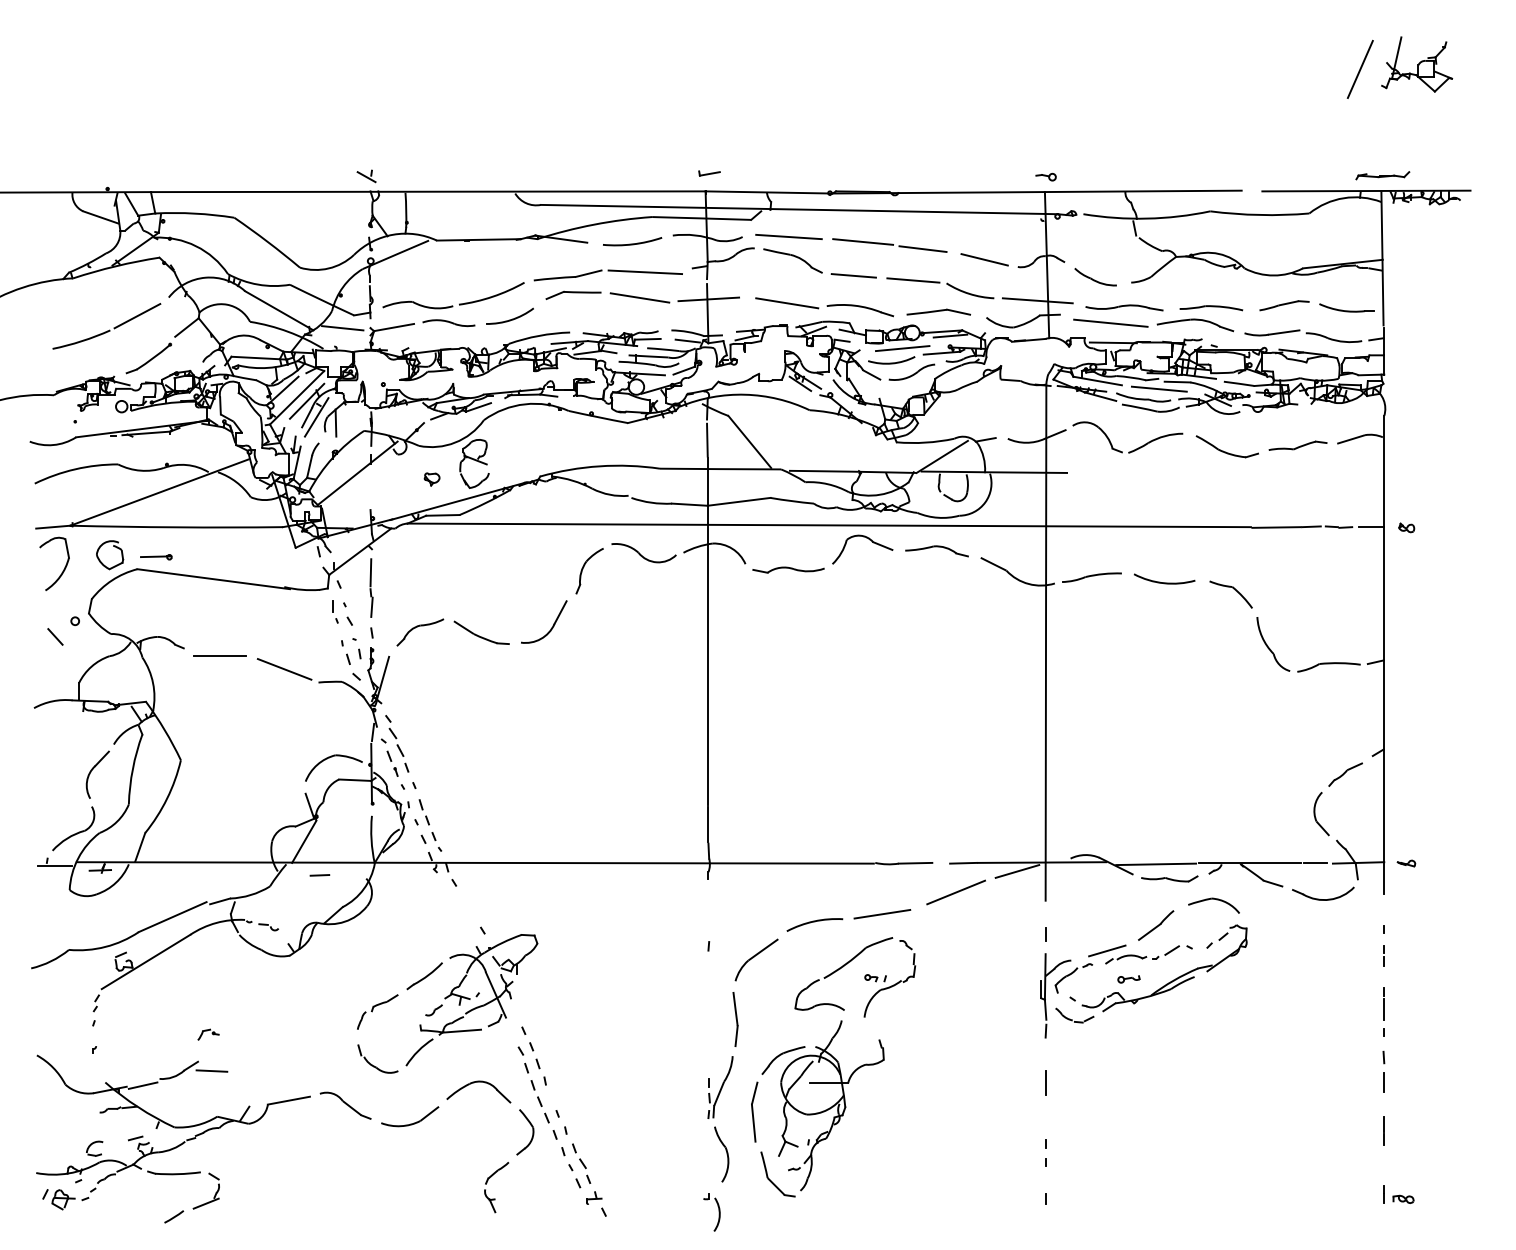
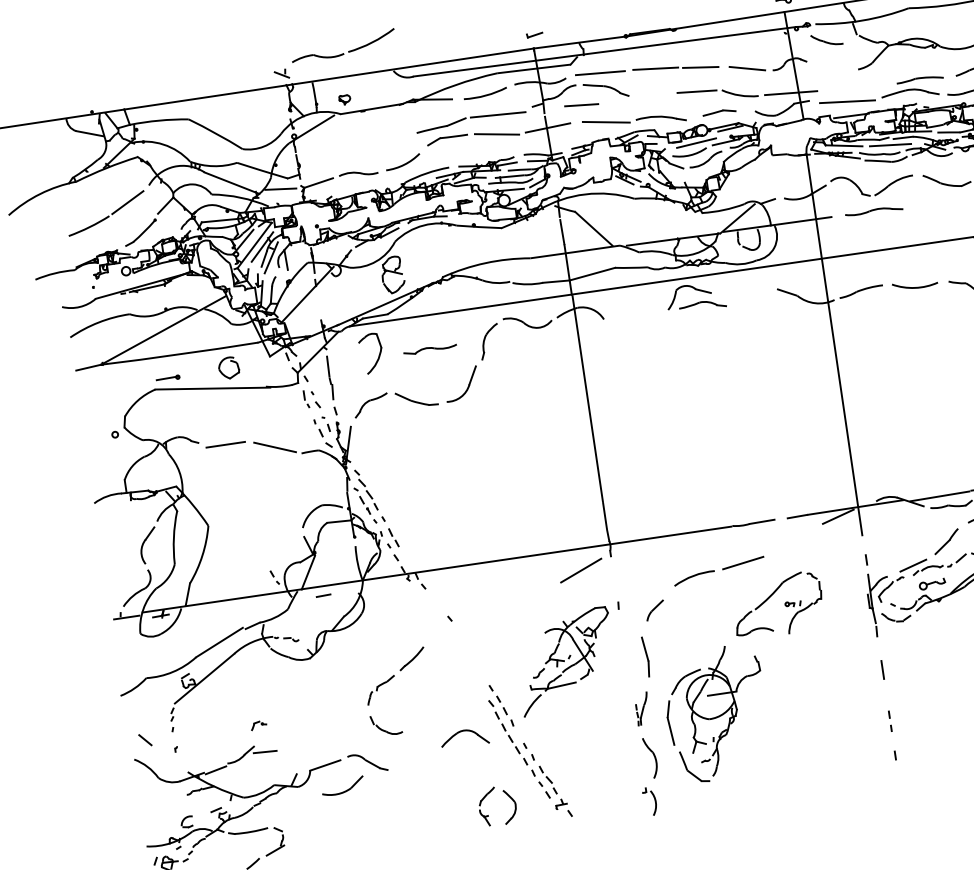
line: (853, 275) -> (581, 105), moved
part: (1095, 277) -> (826, 40), moved
part: (459, 303) -> (348, 51), moved
part: (1124, 307) -> (873, 211), moved
part: (938, 311) -> (718, 111), size x0.7
part: (431, 479) -> (344, 99), moved
part: (114, 547) -> (231, 361), moved
part: (936, 551) -> (702, 305), moved
part: (64, 567) -> (379, 355), moved
part: (788, 569) -> (430, 349), moved
line: (55, 636) -> (145, 739), moved
part: (436, 841) -> (274, 577), moved
line: (955, 892) -> (580, 570), moved
part: (756, 959) -> (655, 610), size x0.6
part: (864, 977) -> (784, 604), moved
part: (1128, 979) -> (932, 584), size x1.6
part: (471, 1000) -> (565, 661), moved
part: (720, 1087) -> (642, 708), size x0.7
part: (413, 1122) -> (345, 790), moved
part: (532, 1132) -> (515, 805), moved

